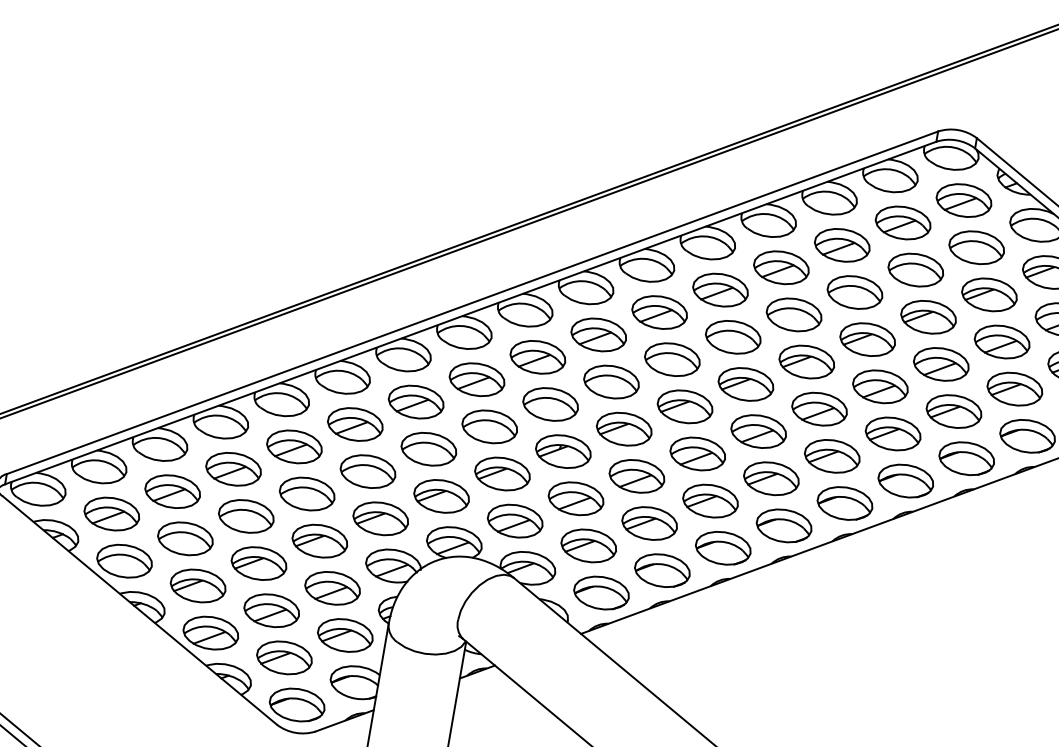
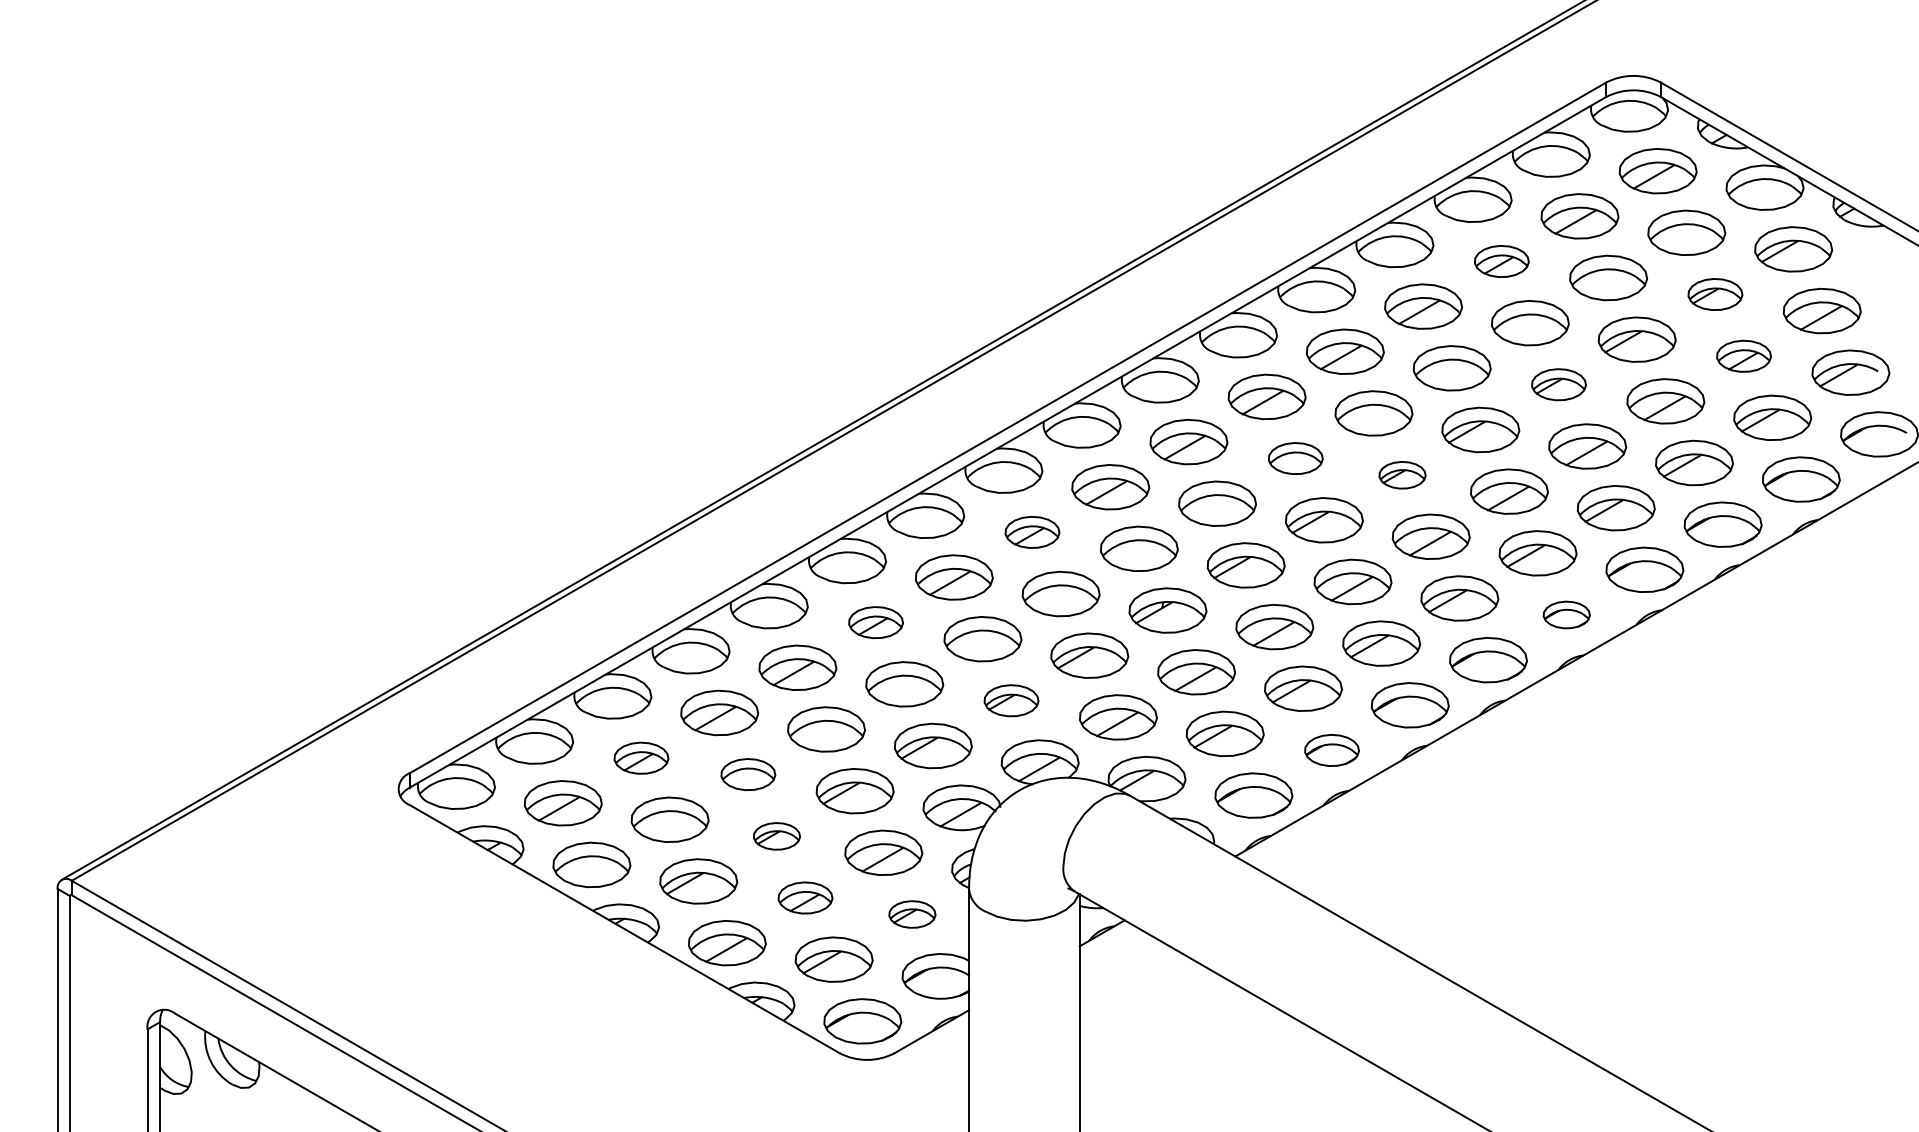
part: (842, 245) -> (1501, 261), size x0.7
part: (989, 294) -> (1715, 294), size x0.7
part: (867, 339) -> (1558, 384), size x0.7
part: (1001, 342) -> (1743, 356), size x0.7
part: (672, 359) -> (1295, 458), size x0.7
part: (477, 379) -> (1032, 532), size x0.7
part: (745, 384) -> (1402, 475), size x0.6
part: (355, 424) -> (875, 622), size x0.7
part: (172, 491) -> (641, 758), size x0.7
part: (441, 496) -> (1011, 700), size x0.7
part: (845, 503) -> (1566, 614), size x0.6
part: (246, 516) -> (748, 774), size x0.7
part: (258, 563) -> (776, 836), size x0.6
part: (662, 570) -> (1331, 750), size x0.7
part: (271, 610) -> (805, 897), size x0.7
part: (345, 635) -> (912, 914), size x0.6

